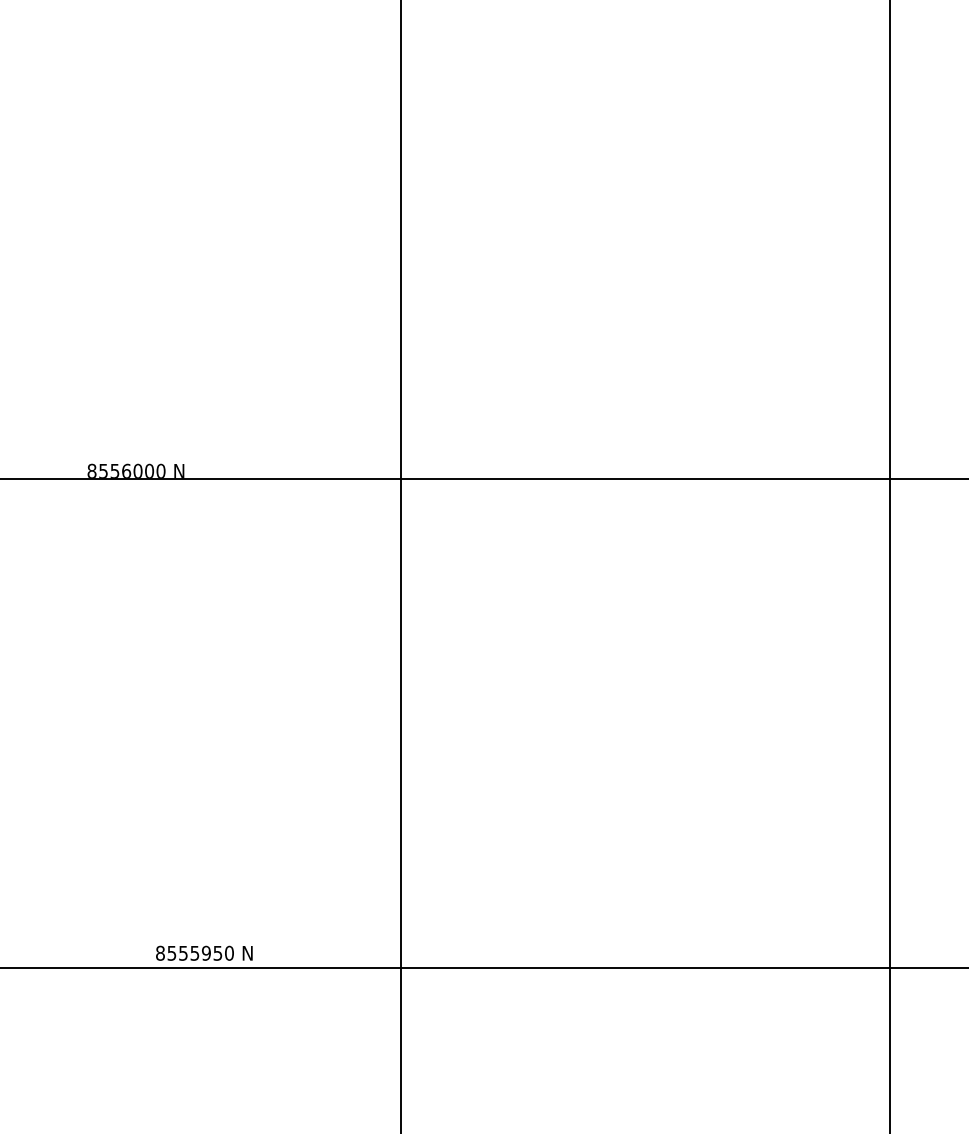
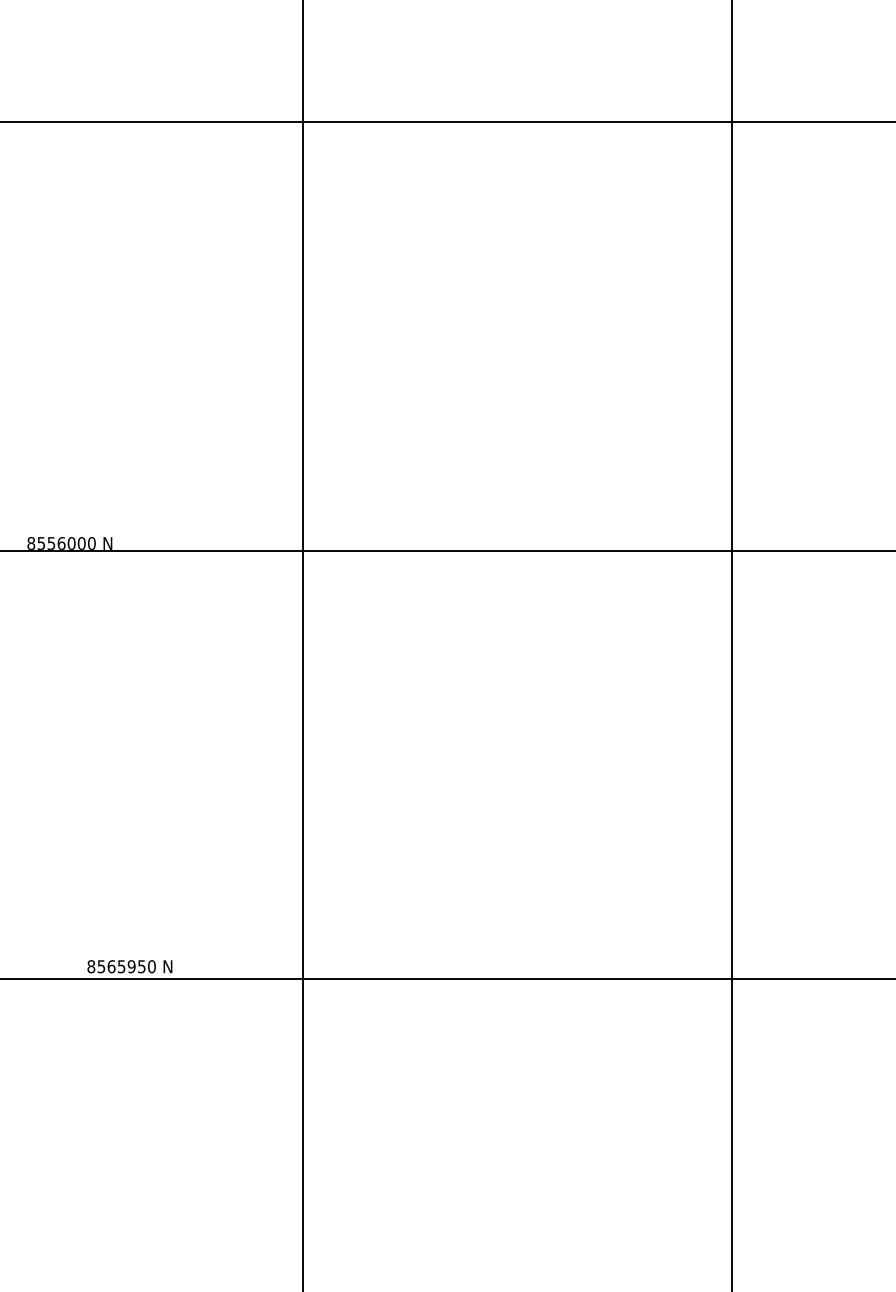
text: (183, 953) -> (111, 966), 8555950 -> 8565950

